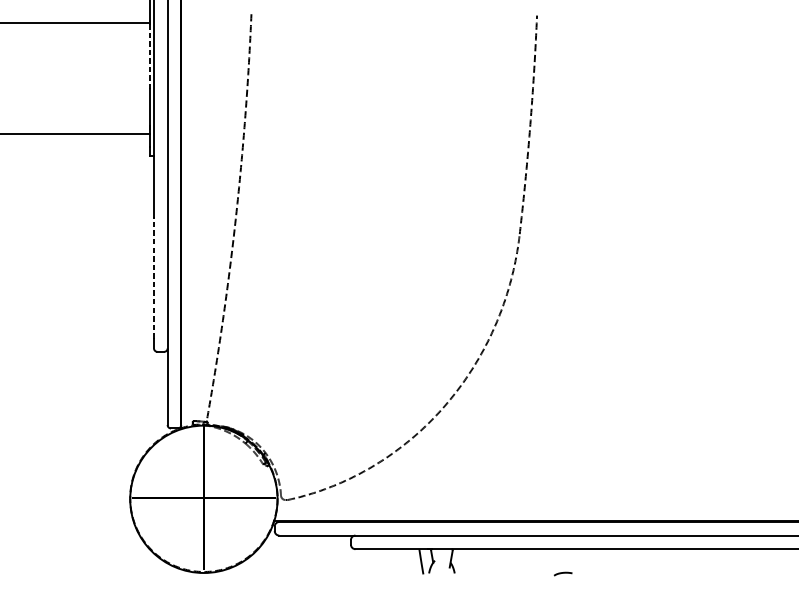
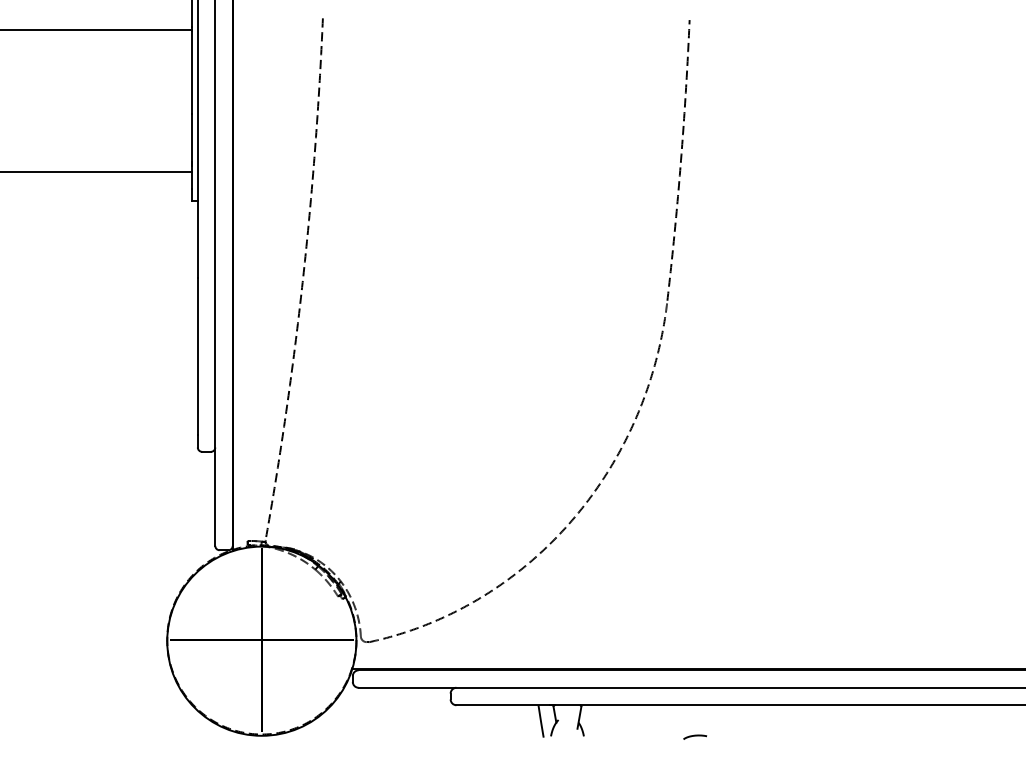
line: (149, 56) -> (192, 72), dashed -> solid
line: (153, 277) -> (197, 356), dashed -> solid
curve: (563, 573) -> (695, 736), moved

